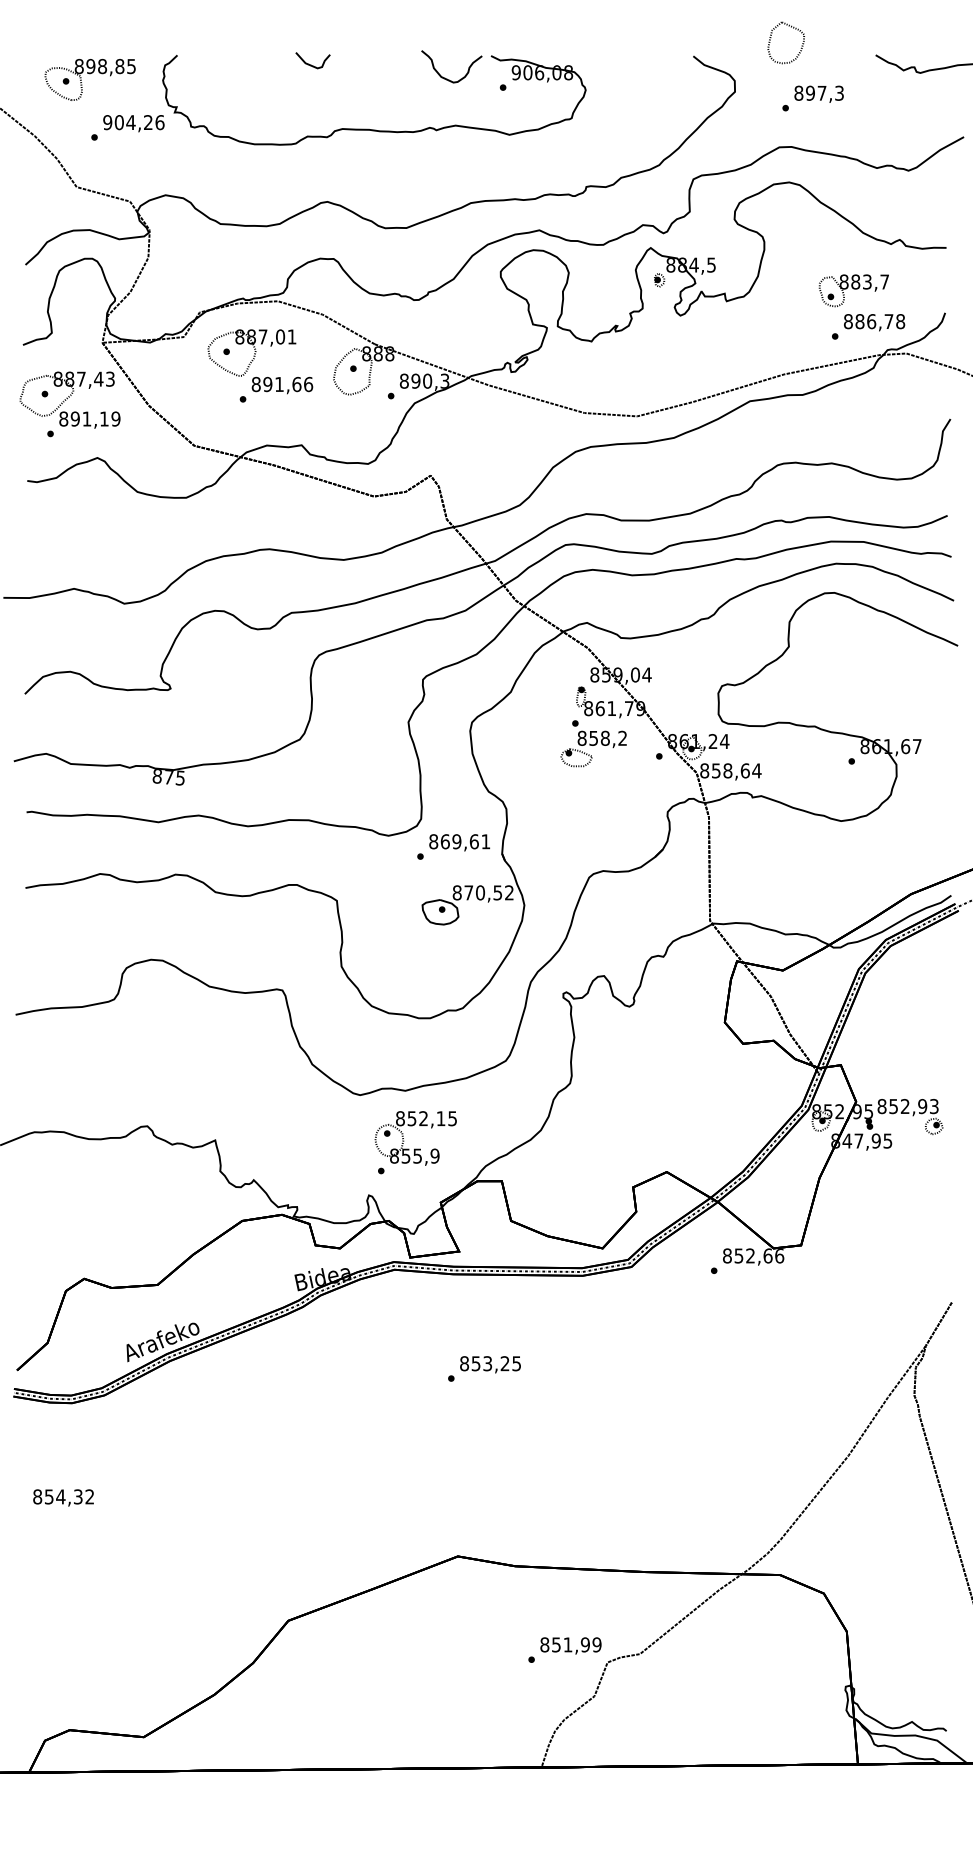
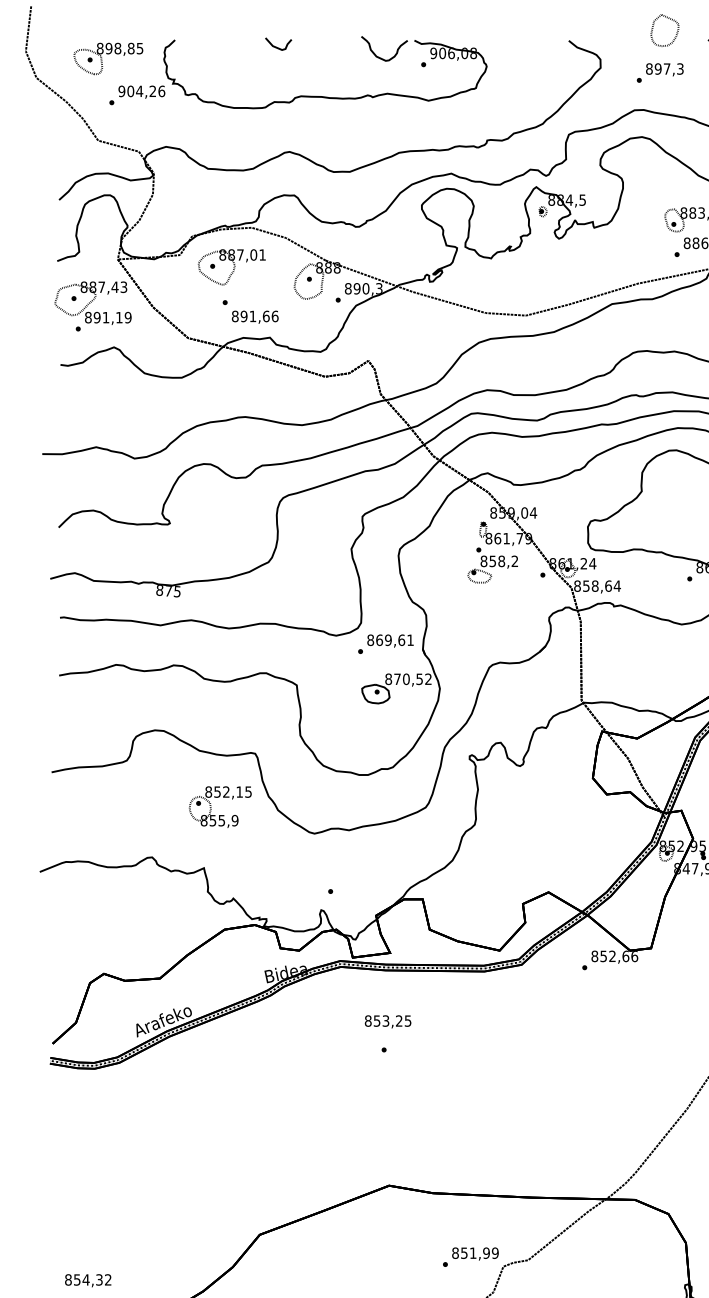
part: (771, 37) -> (653, 26), moved
text: (282, 385) -> (255, 317), moved
part: (415, 1148) -> (220, 814), moved
text: (490, 1364) -> (388, 1021), moved
text: (63, 1497) -> (88, 1280), moved

